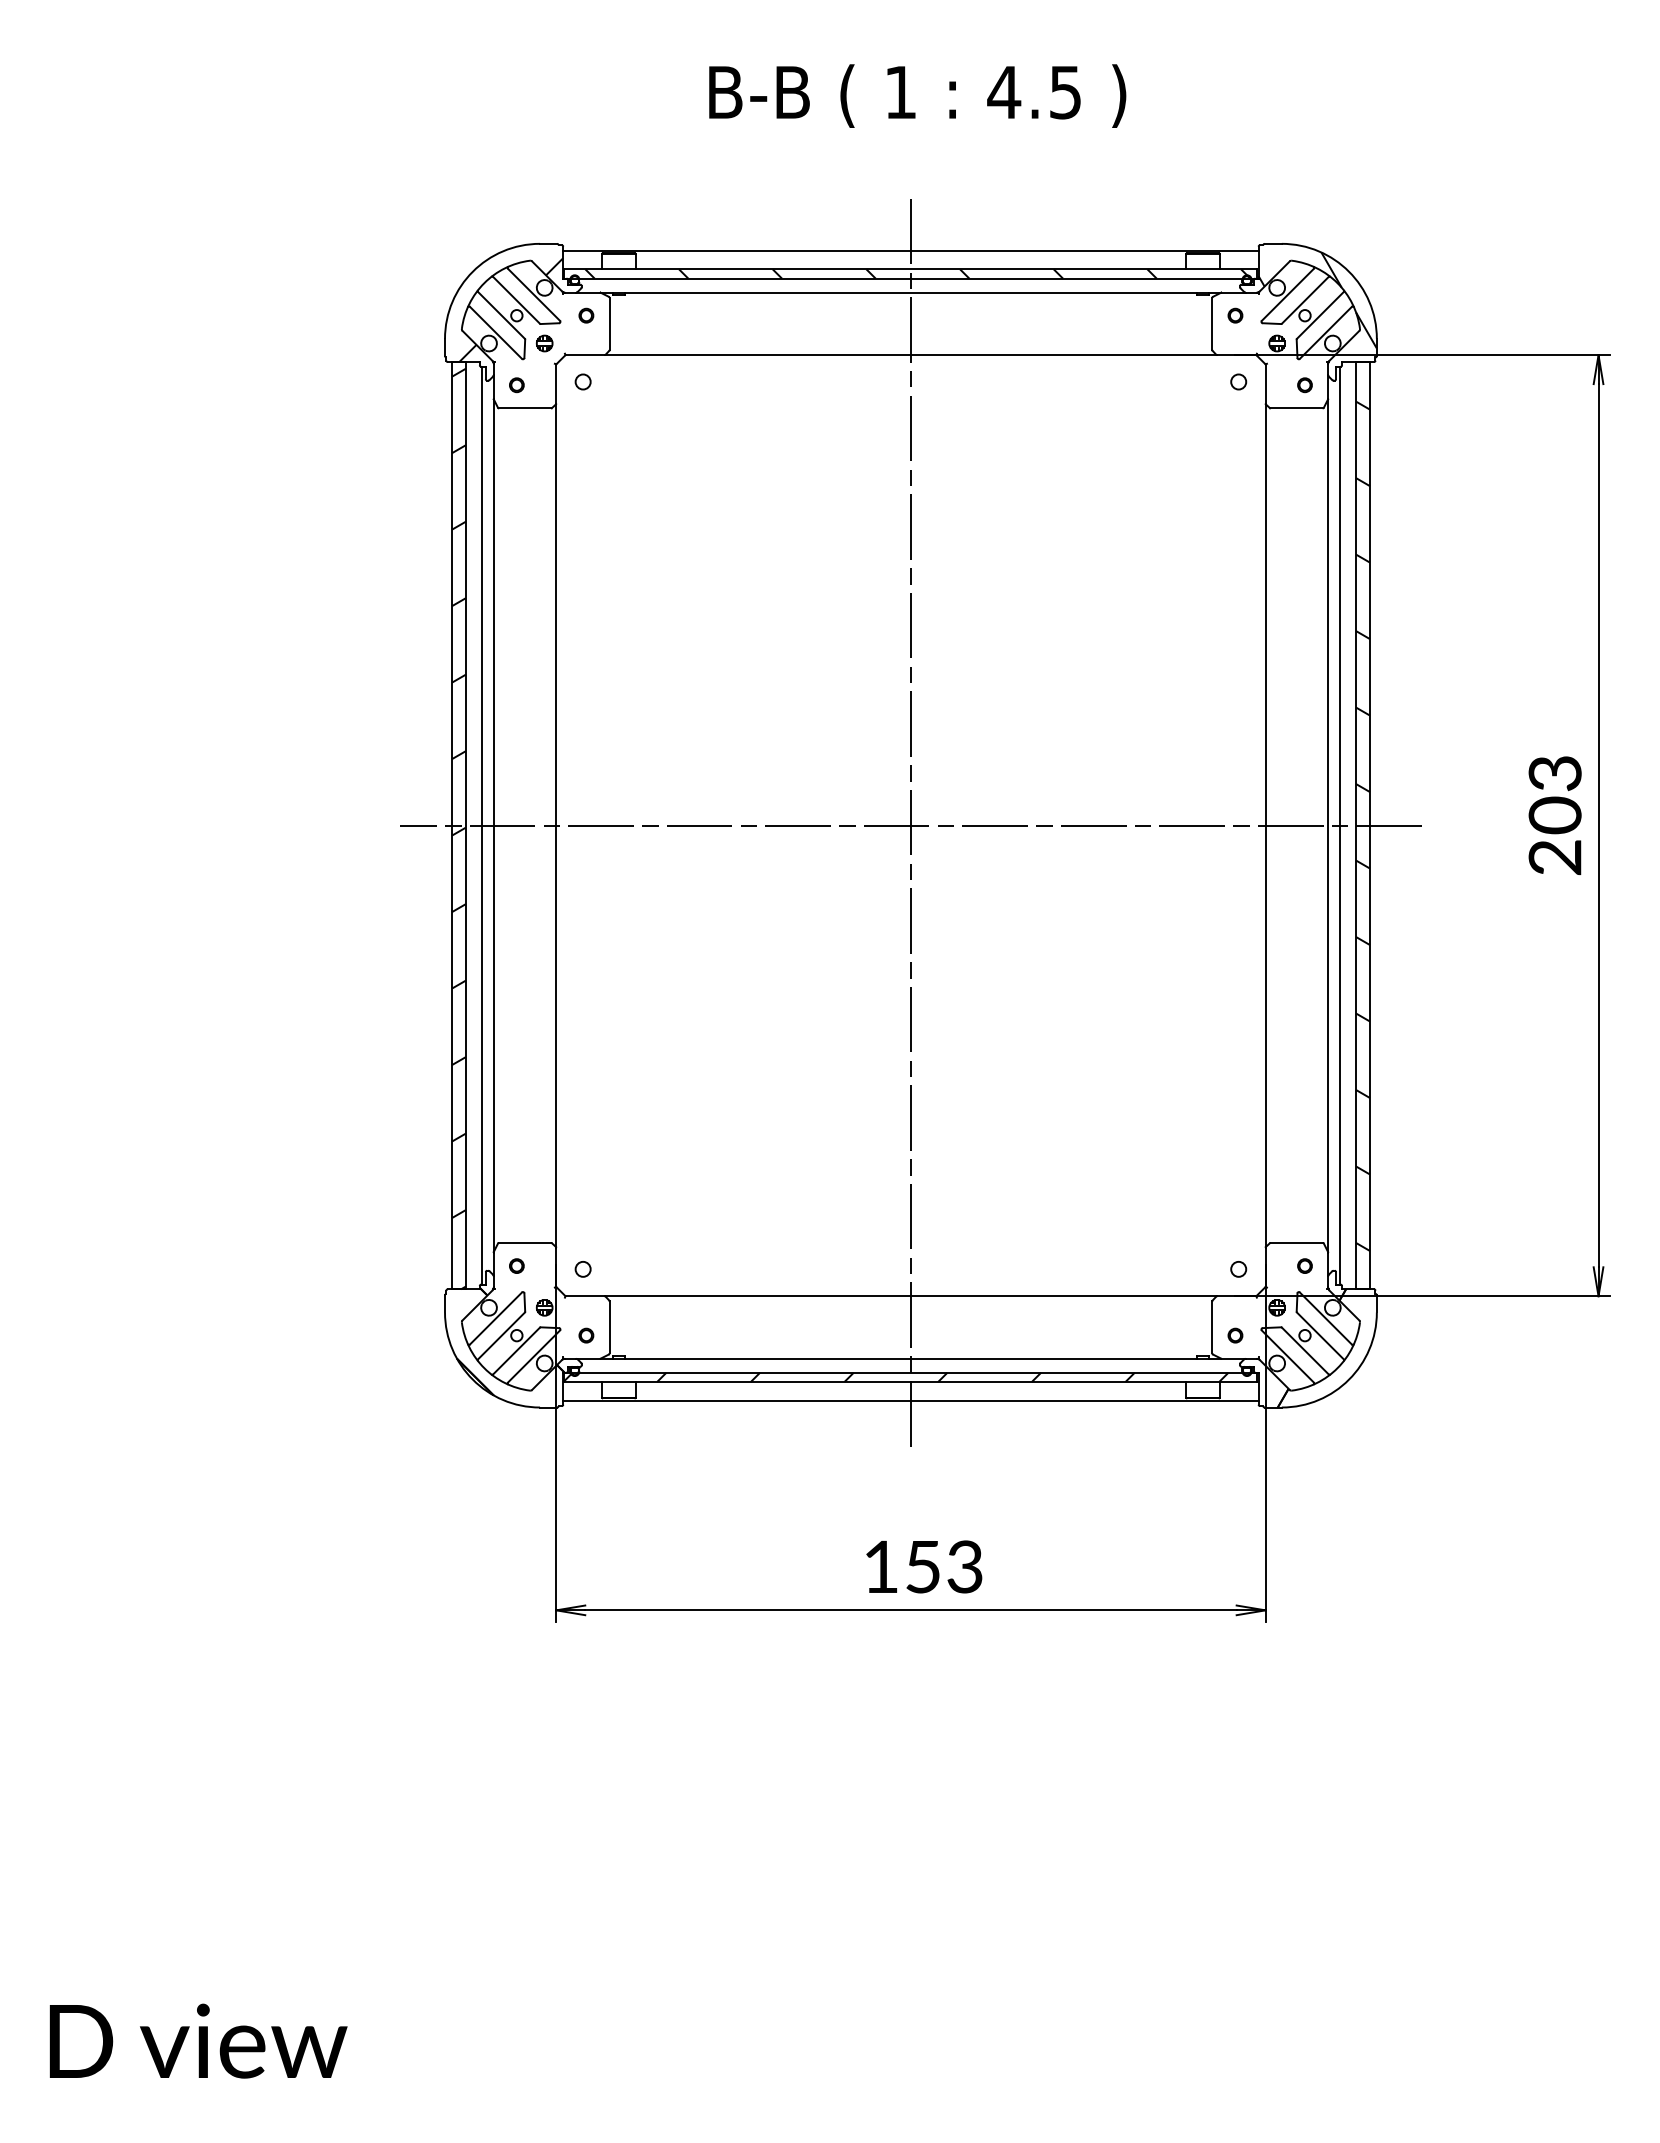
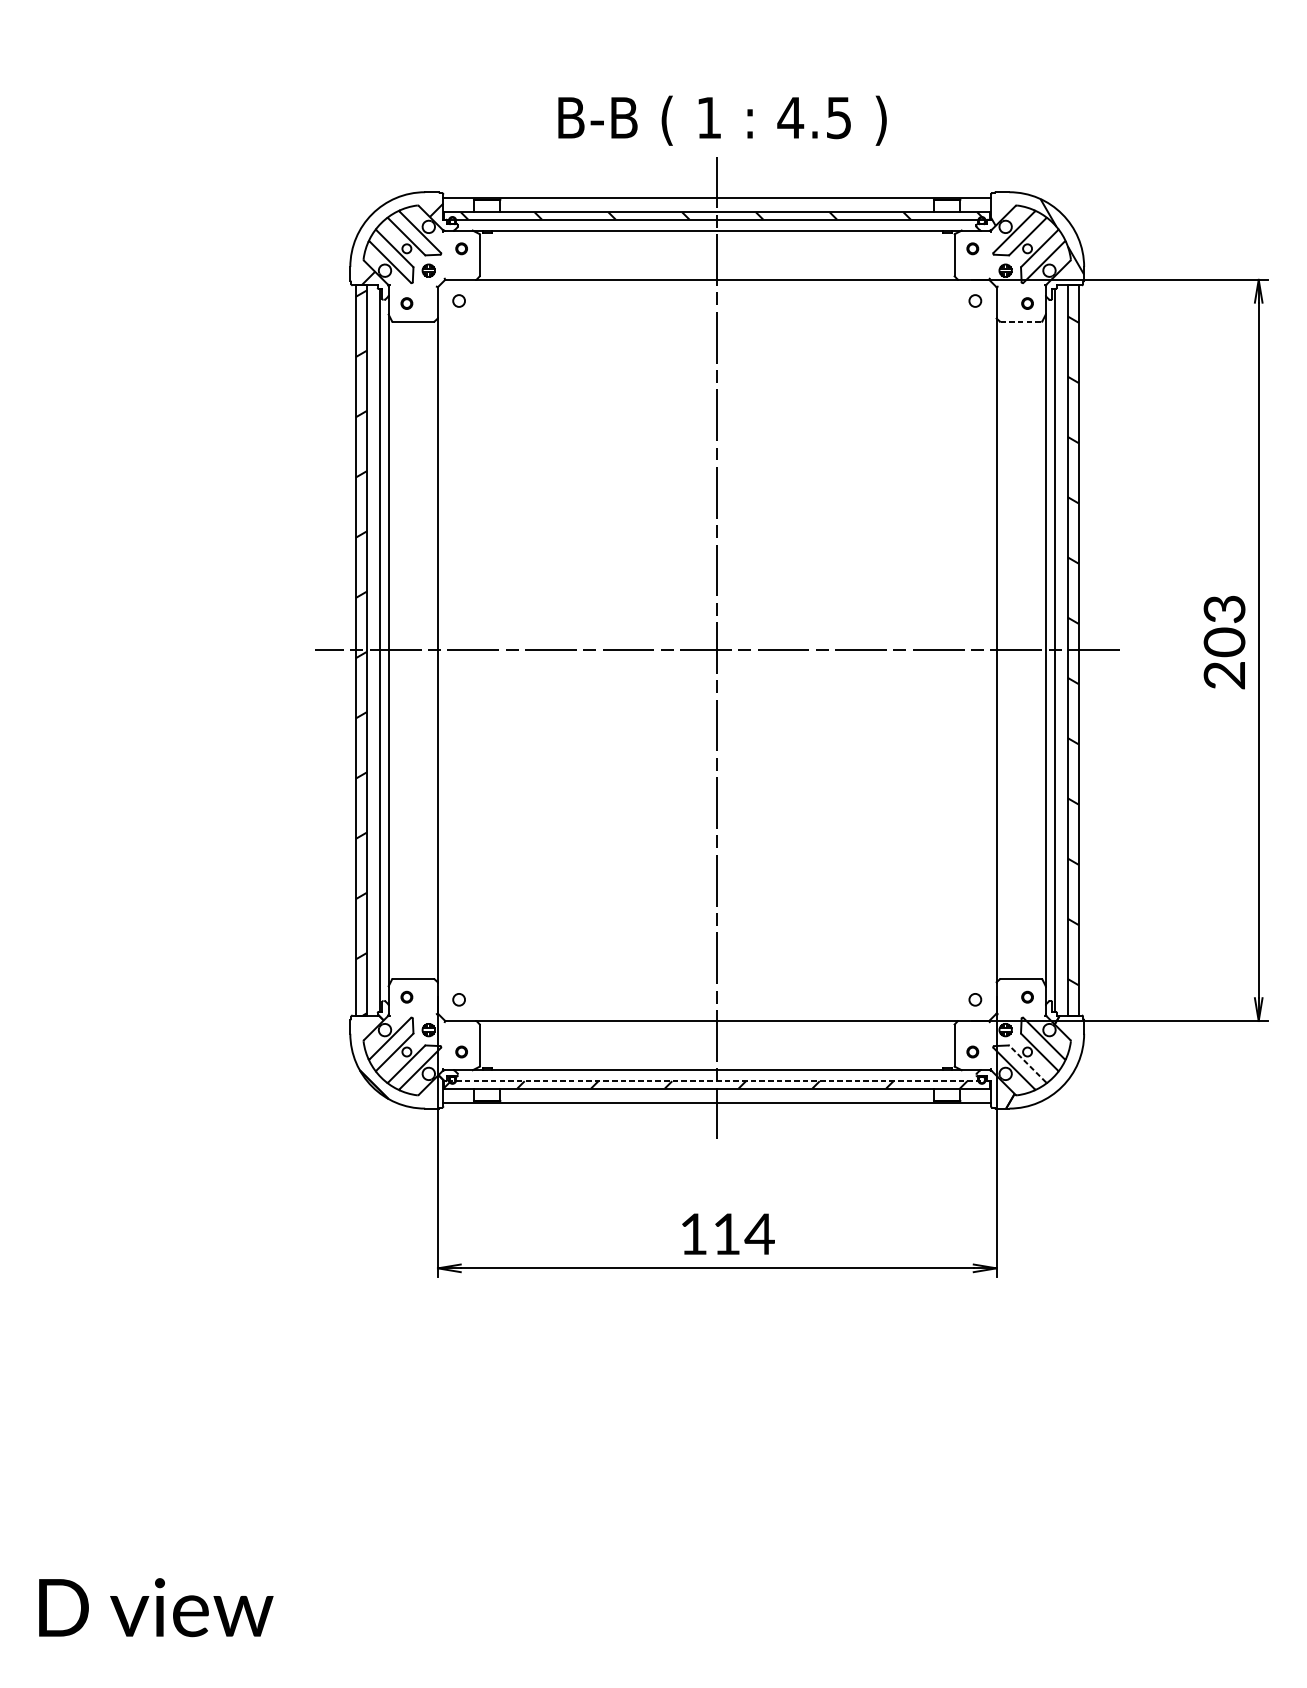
text: (917, 95) -> (722, 120), moved
line: (1296, 408) -> (1020, 321), solid -> dashed
line: (1305, 1351) -> (1027, 1064), solid -> dashed
line: (910, 1372) -> (716, 1081), solid -> dashed
text: (945, 1566) -> (744, 1233), 153 -> 114

